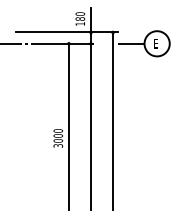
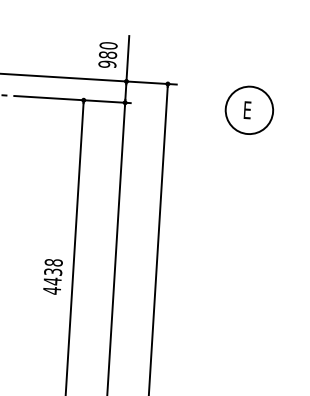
text: (80, 23) -> (107, 63), 180 -> 980
line: (130, 43) -> (199, 106), removed
text: (58, 138) -> (53, 276), 3000 -> 4438

